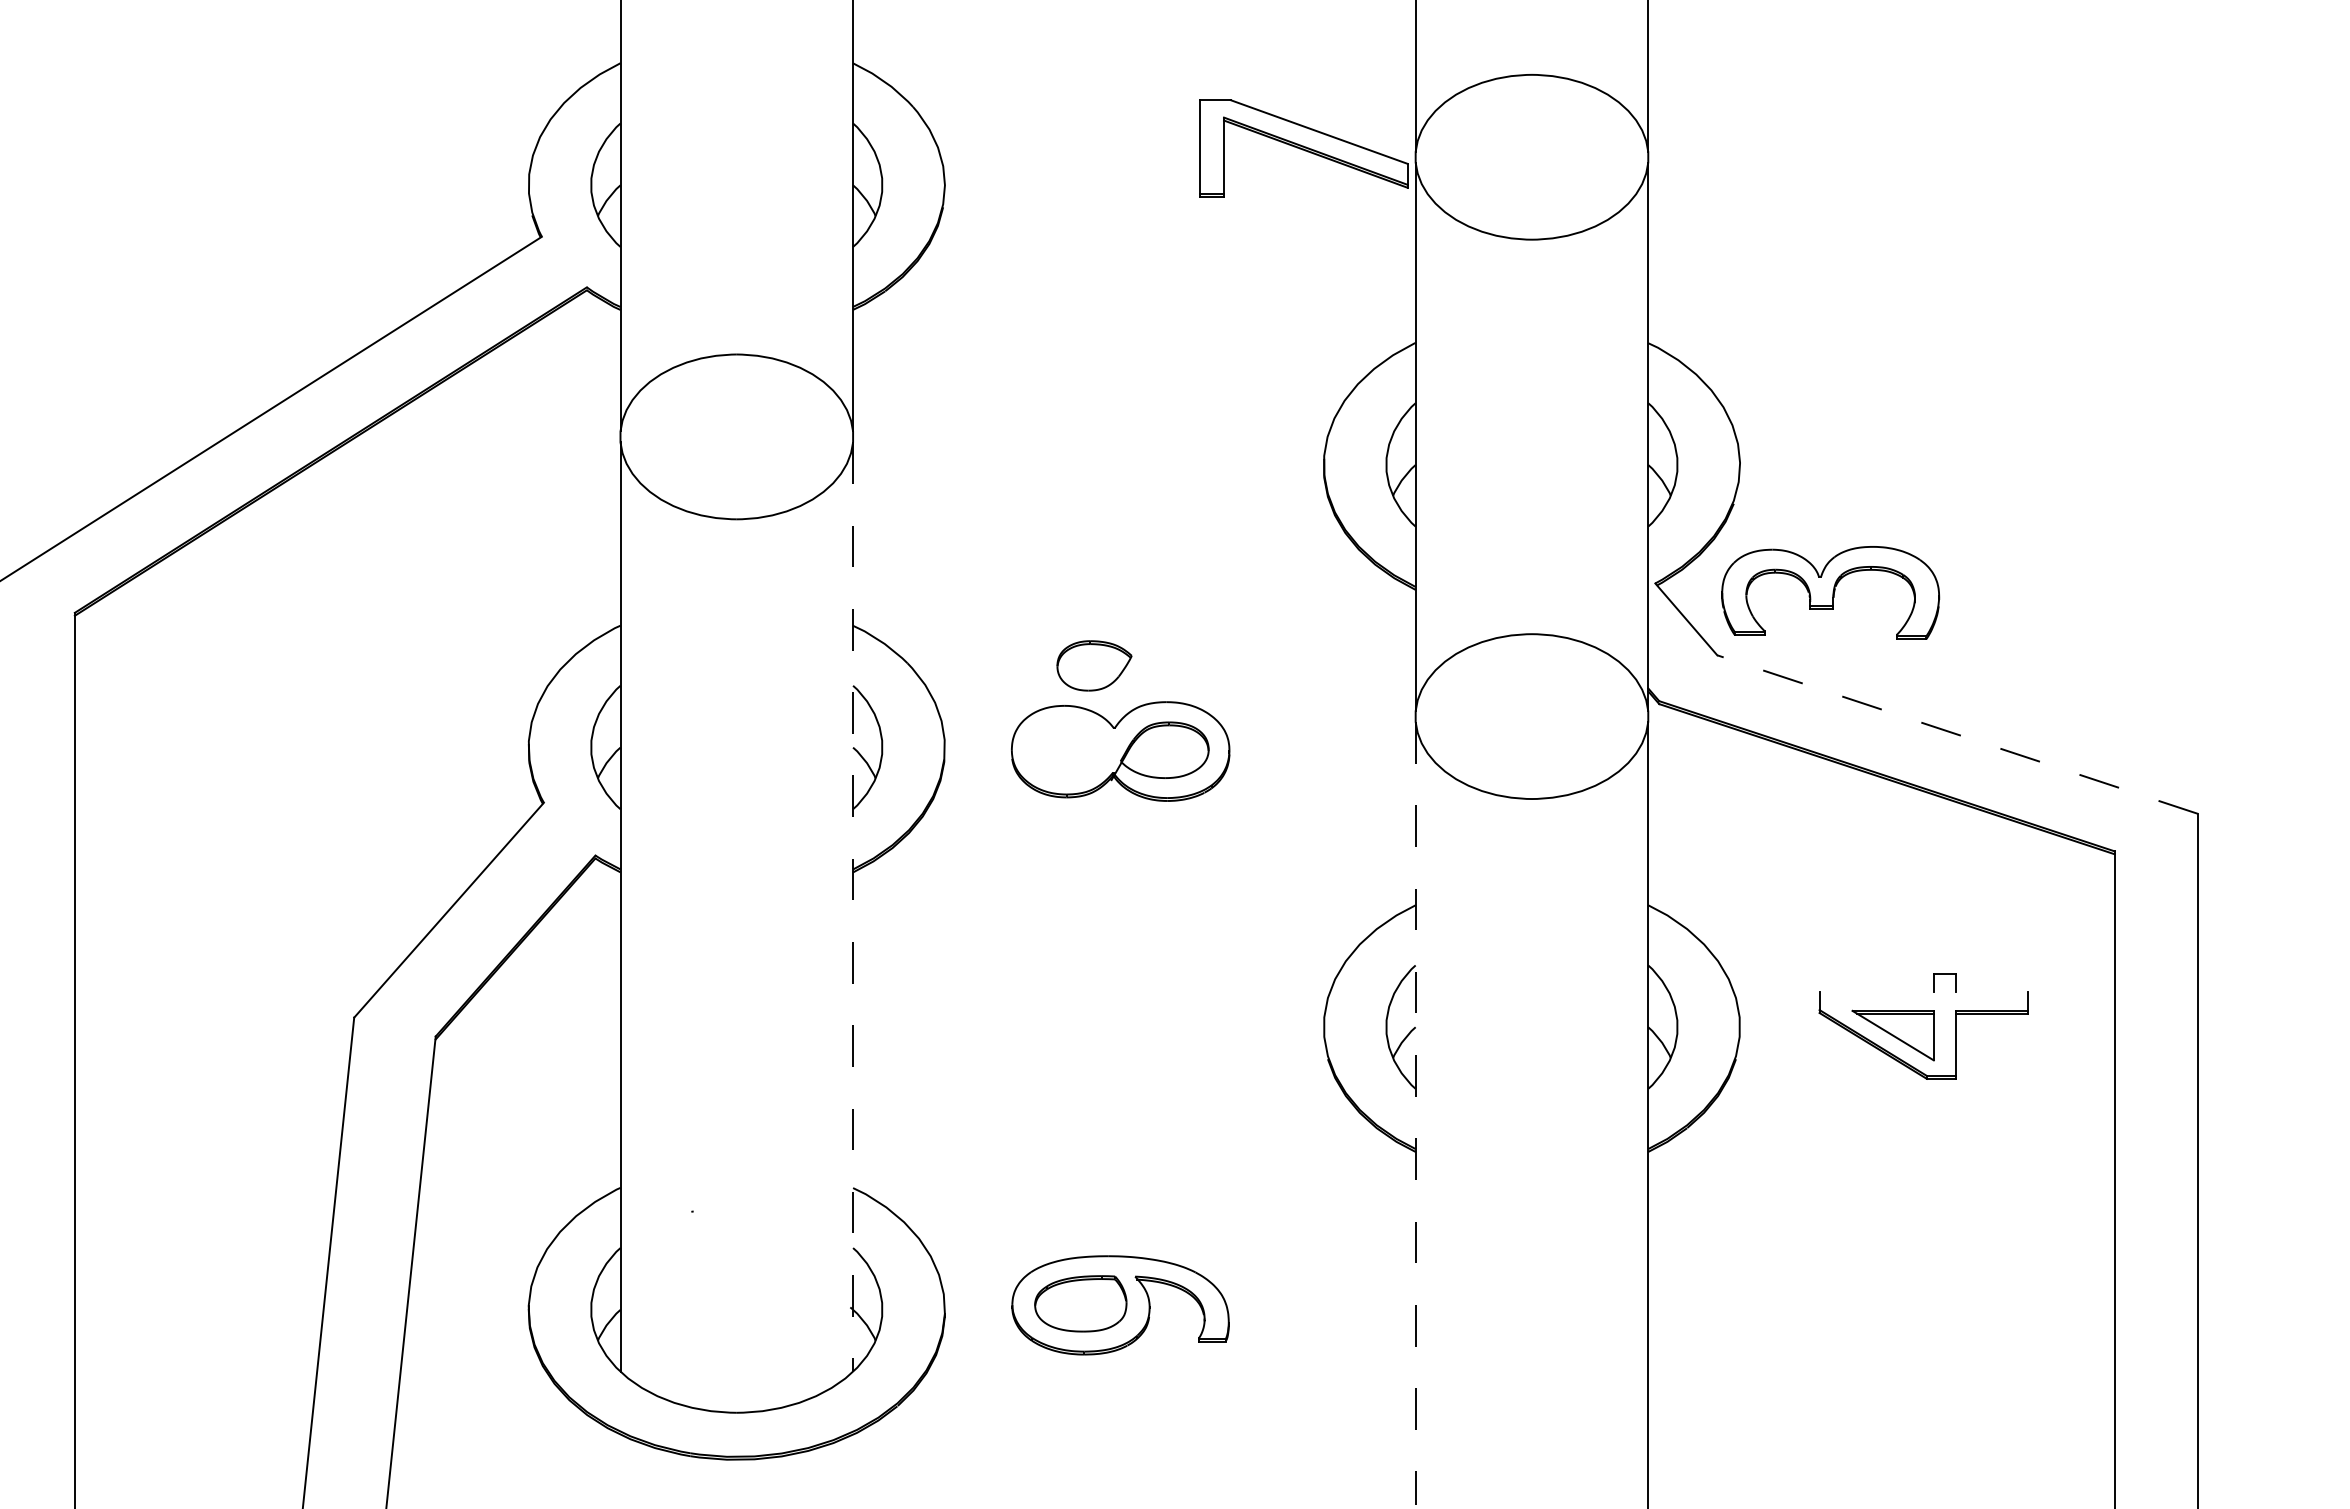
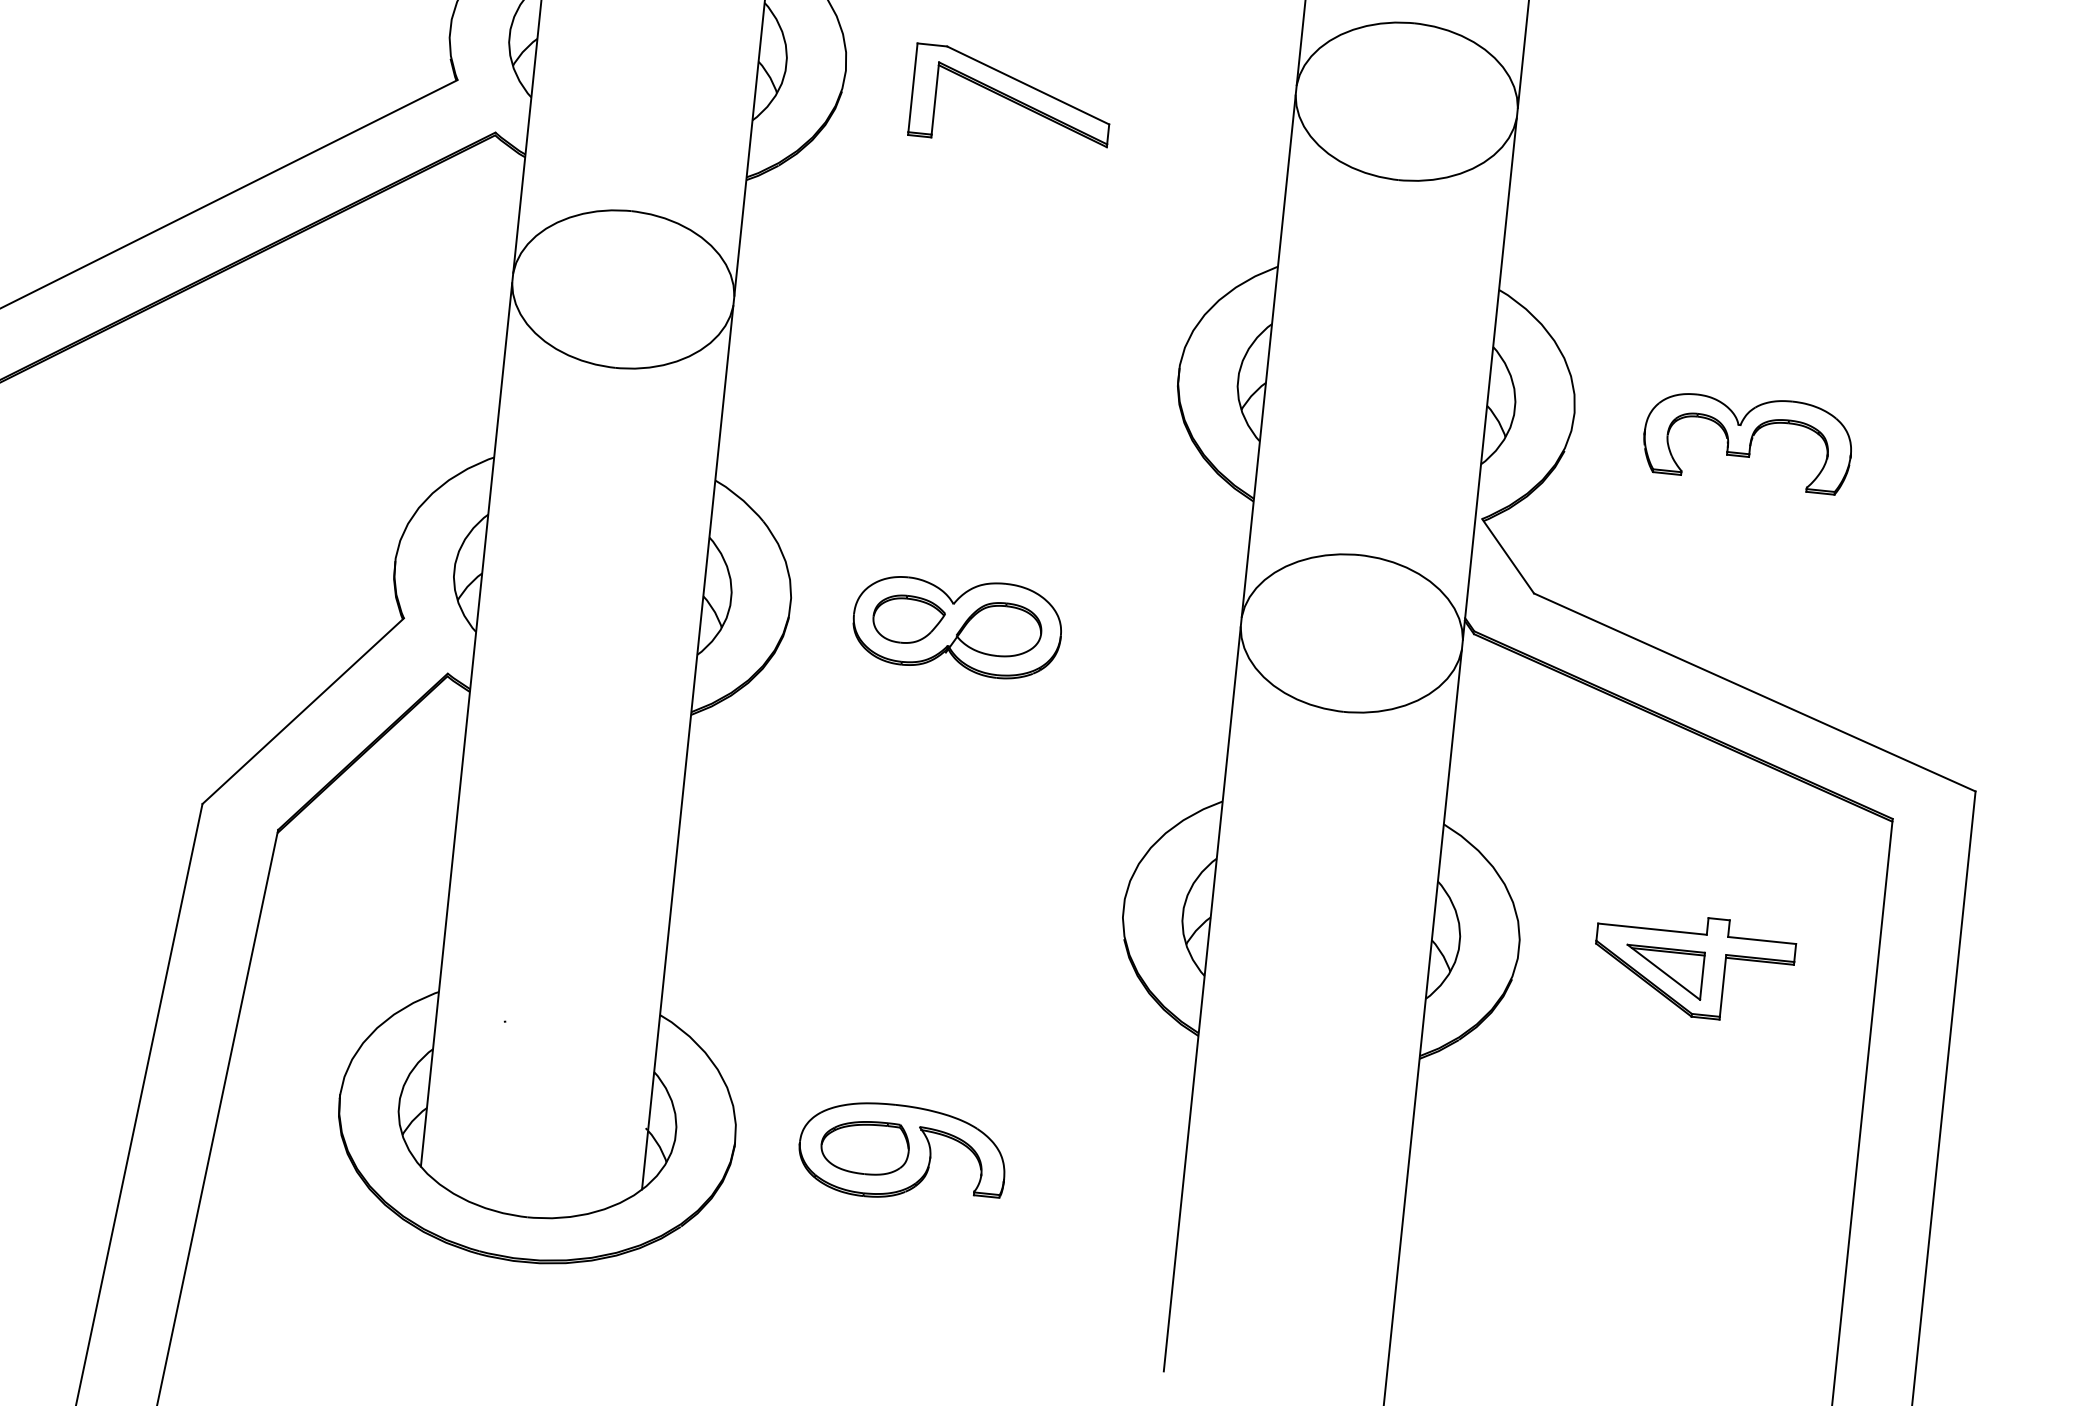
part: (1303, 148) -> (1011, 99), moved
part: (1830, 592) -> (1747, 440), moved
part: (1094, 665) -> (908, 619), moved
line: (1957, 734) -> (1754, 692), dashed -> solid
line: (853, 906) -> (688, 747), dashed -> solid
line: (1876, 991) -> (1652, 928), added
line: (1991, 991) -> (1761, 940), added
line: (1415, 1113) -> (1202, 999), dashed -> solid

